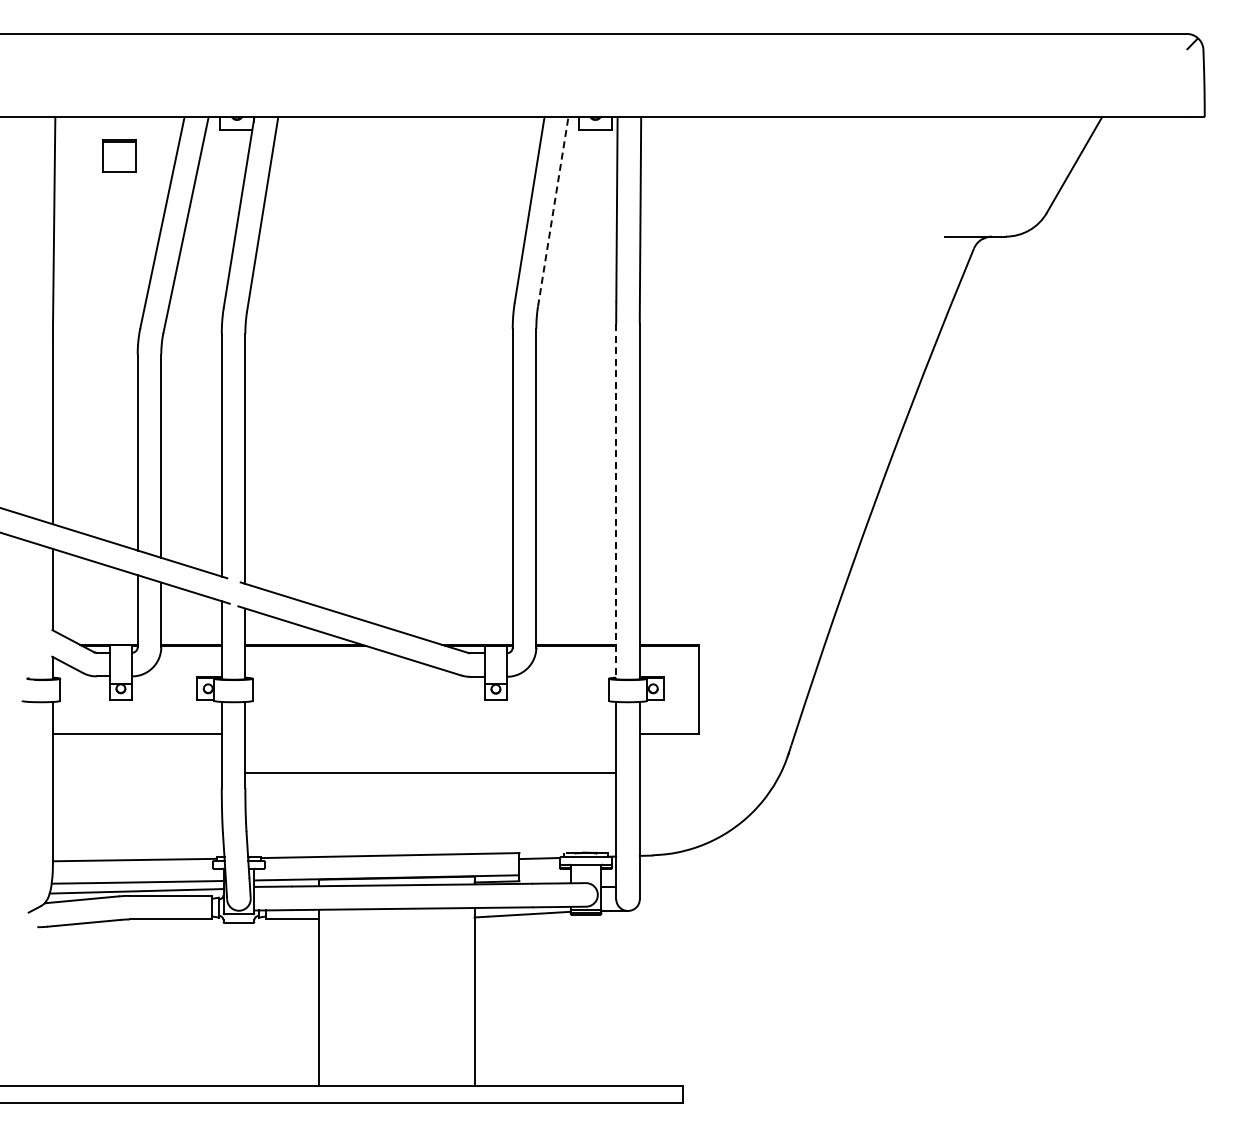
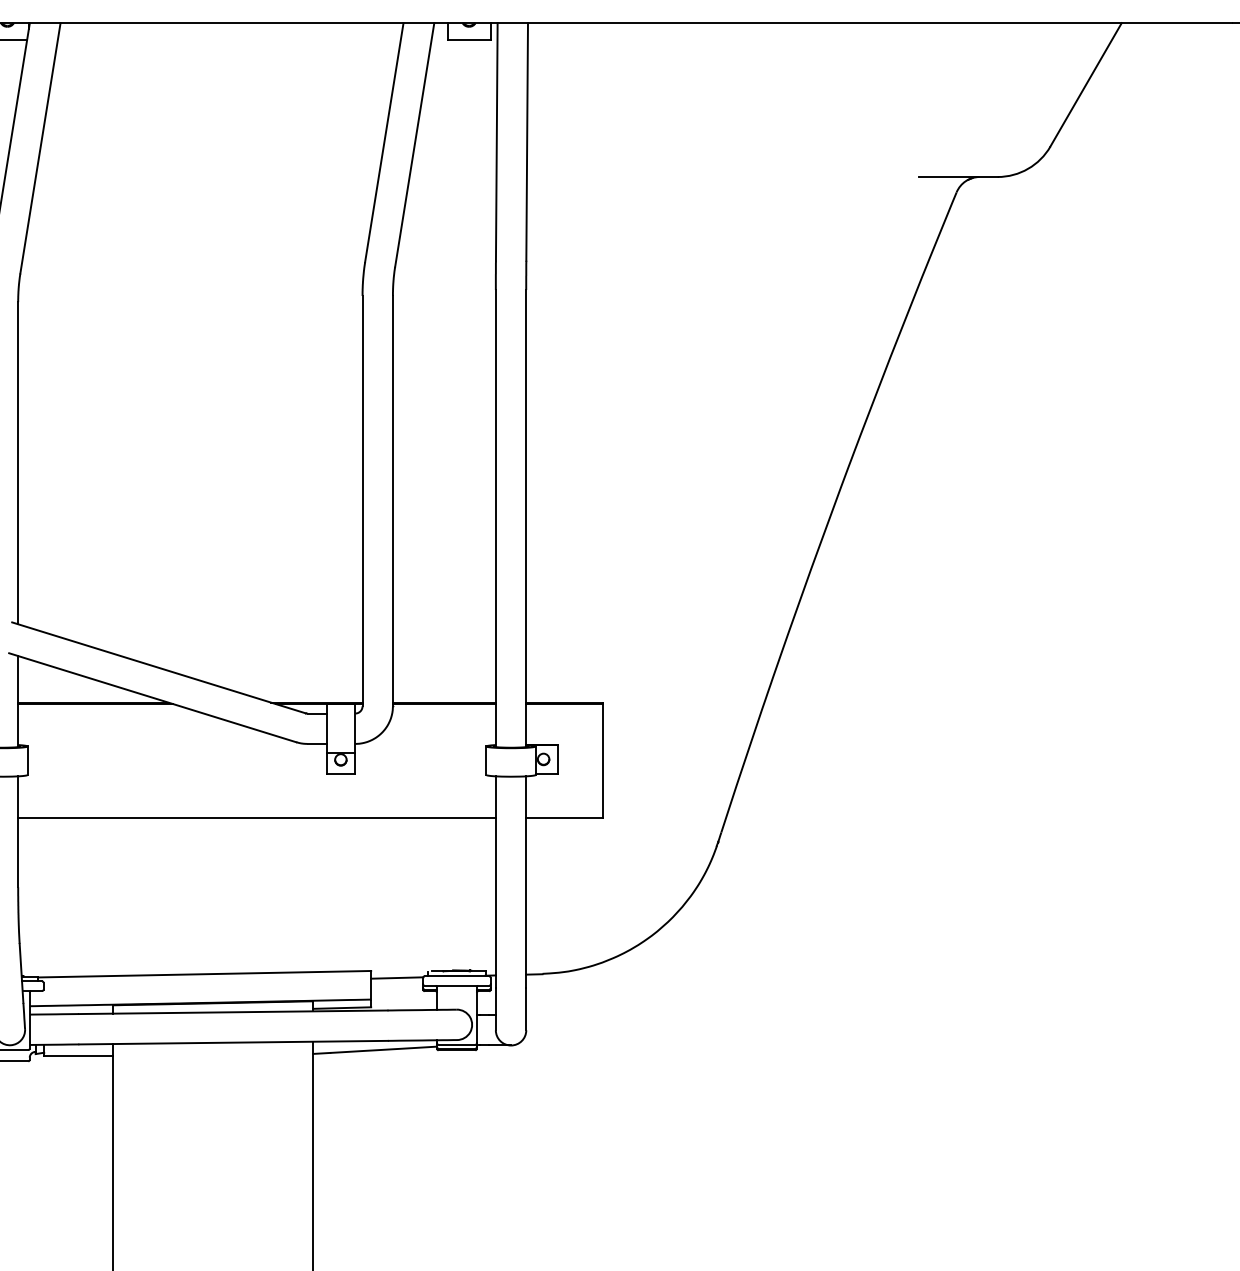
line: (553, 211) -> (415, 144), dashed -> solid
line: (616, 502) -> (496, 519), dashed -> solid
line: (430, 773) -> (256, 818), moved

